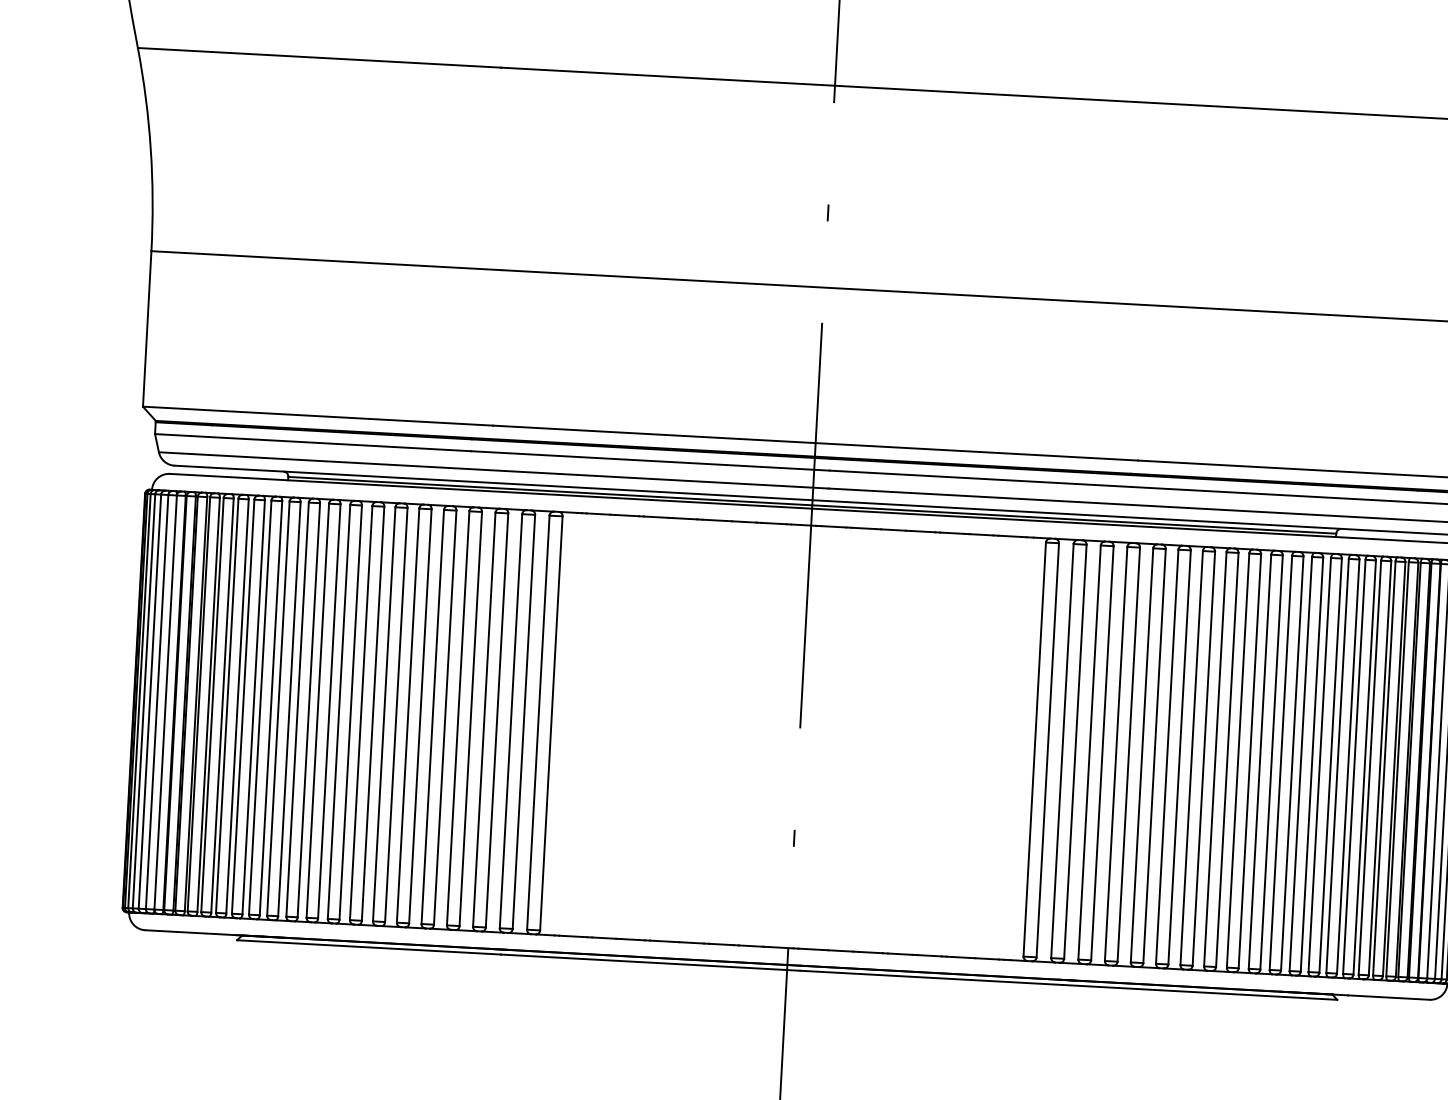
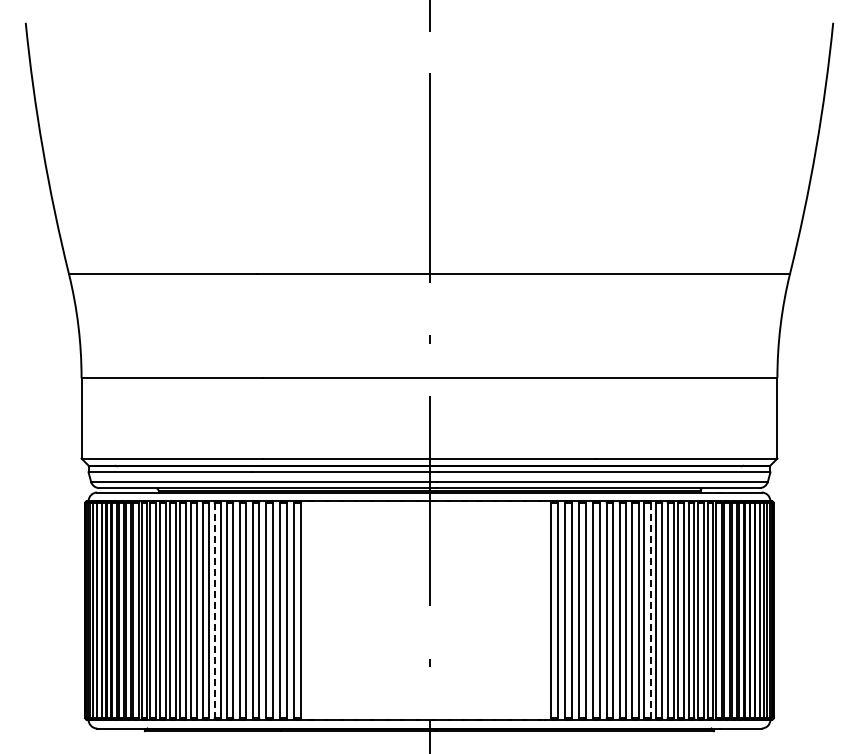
line: (383, 716) -> (214, 611), solid -> dashed
line: (1226, 761) -> (650, 611), solid -> dashed

